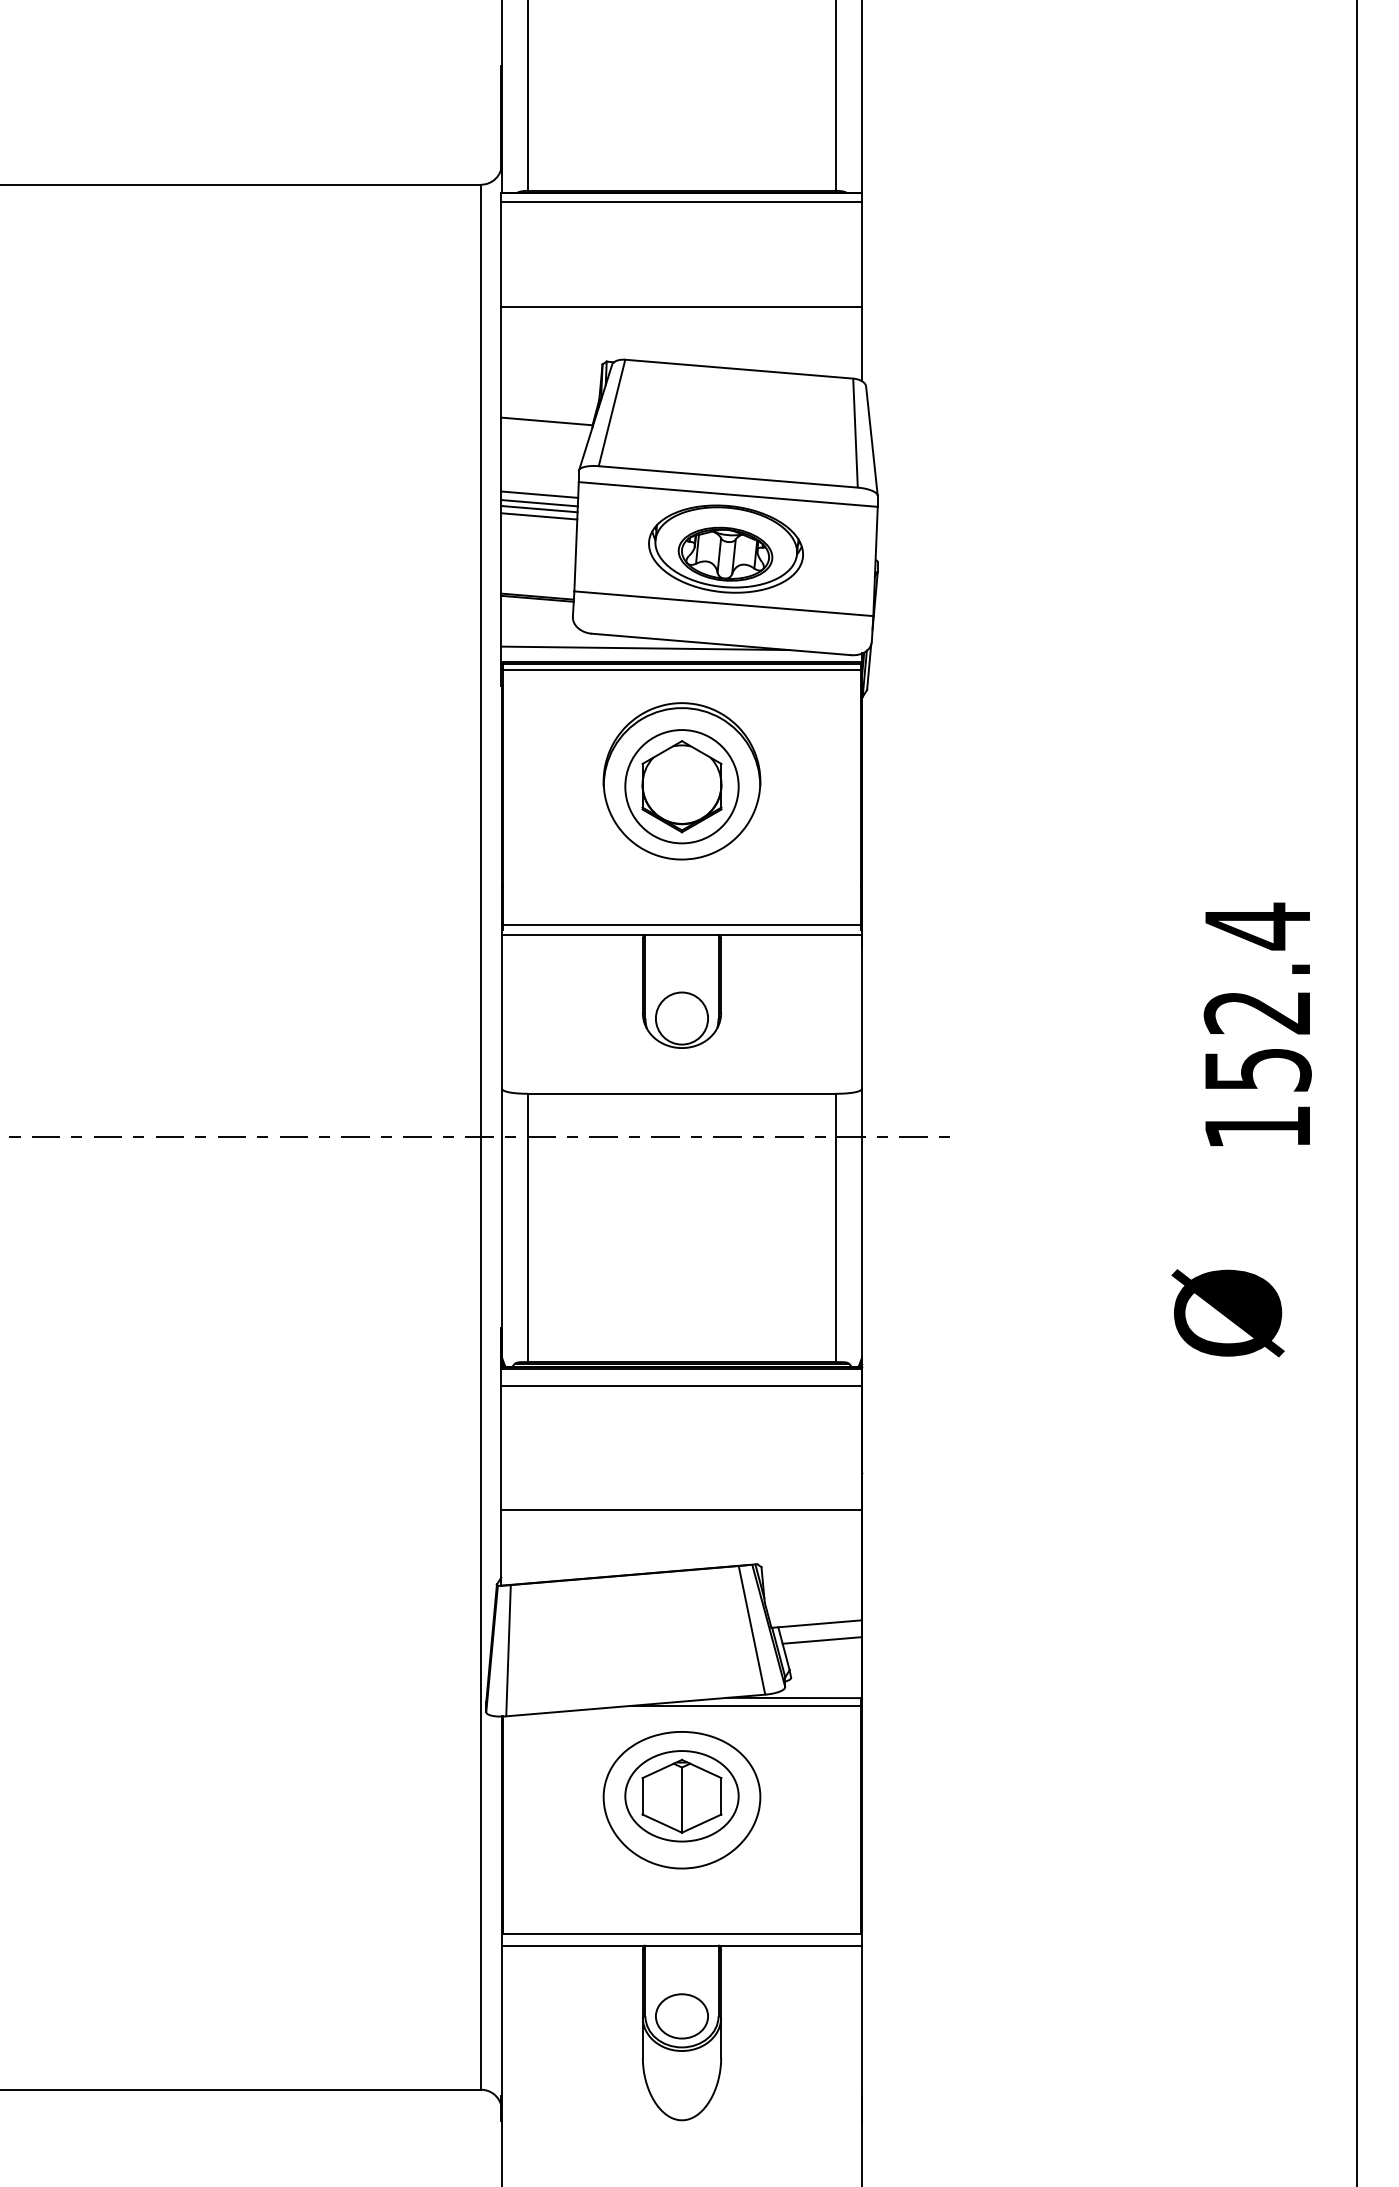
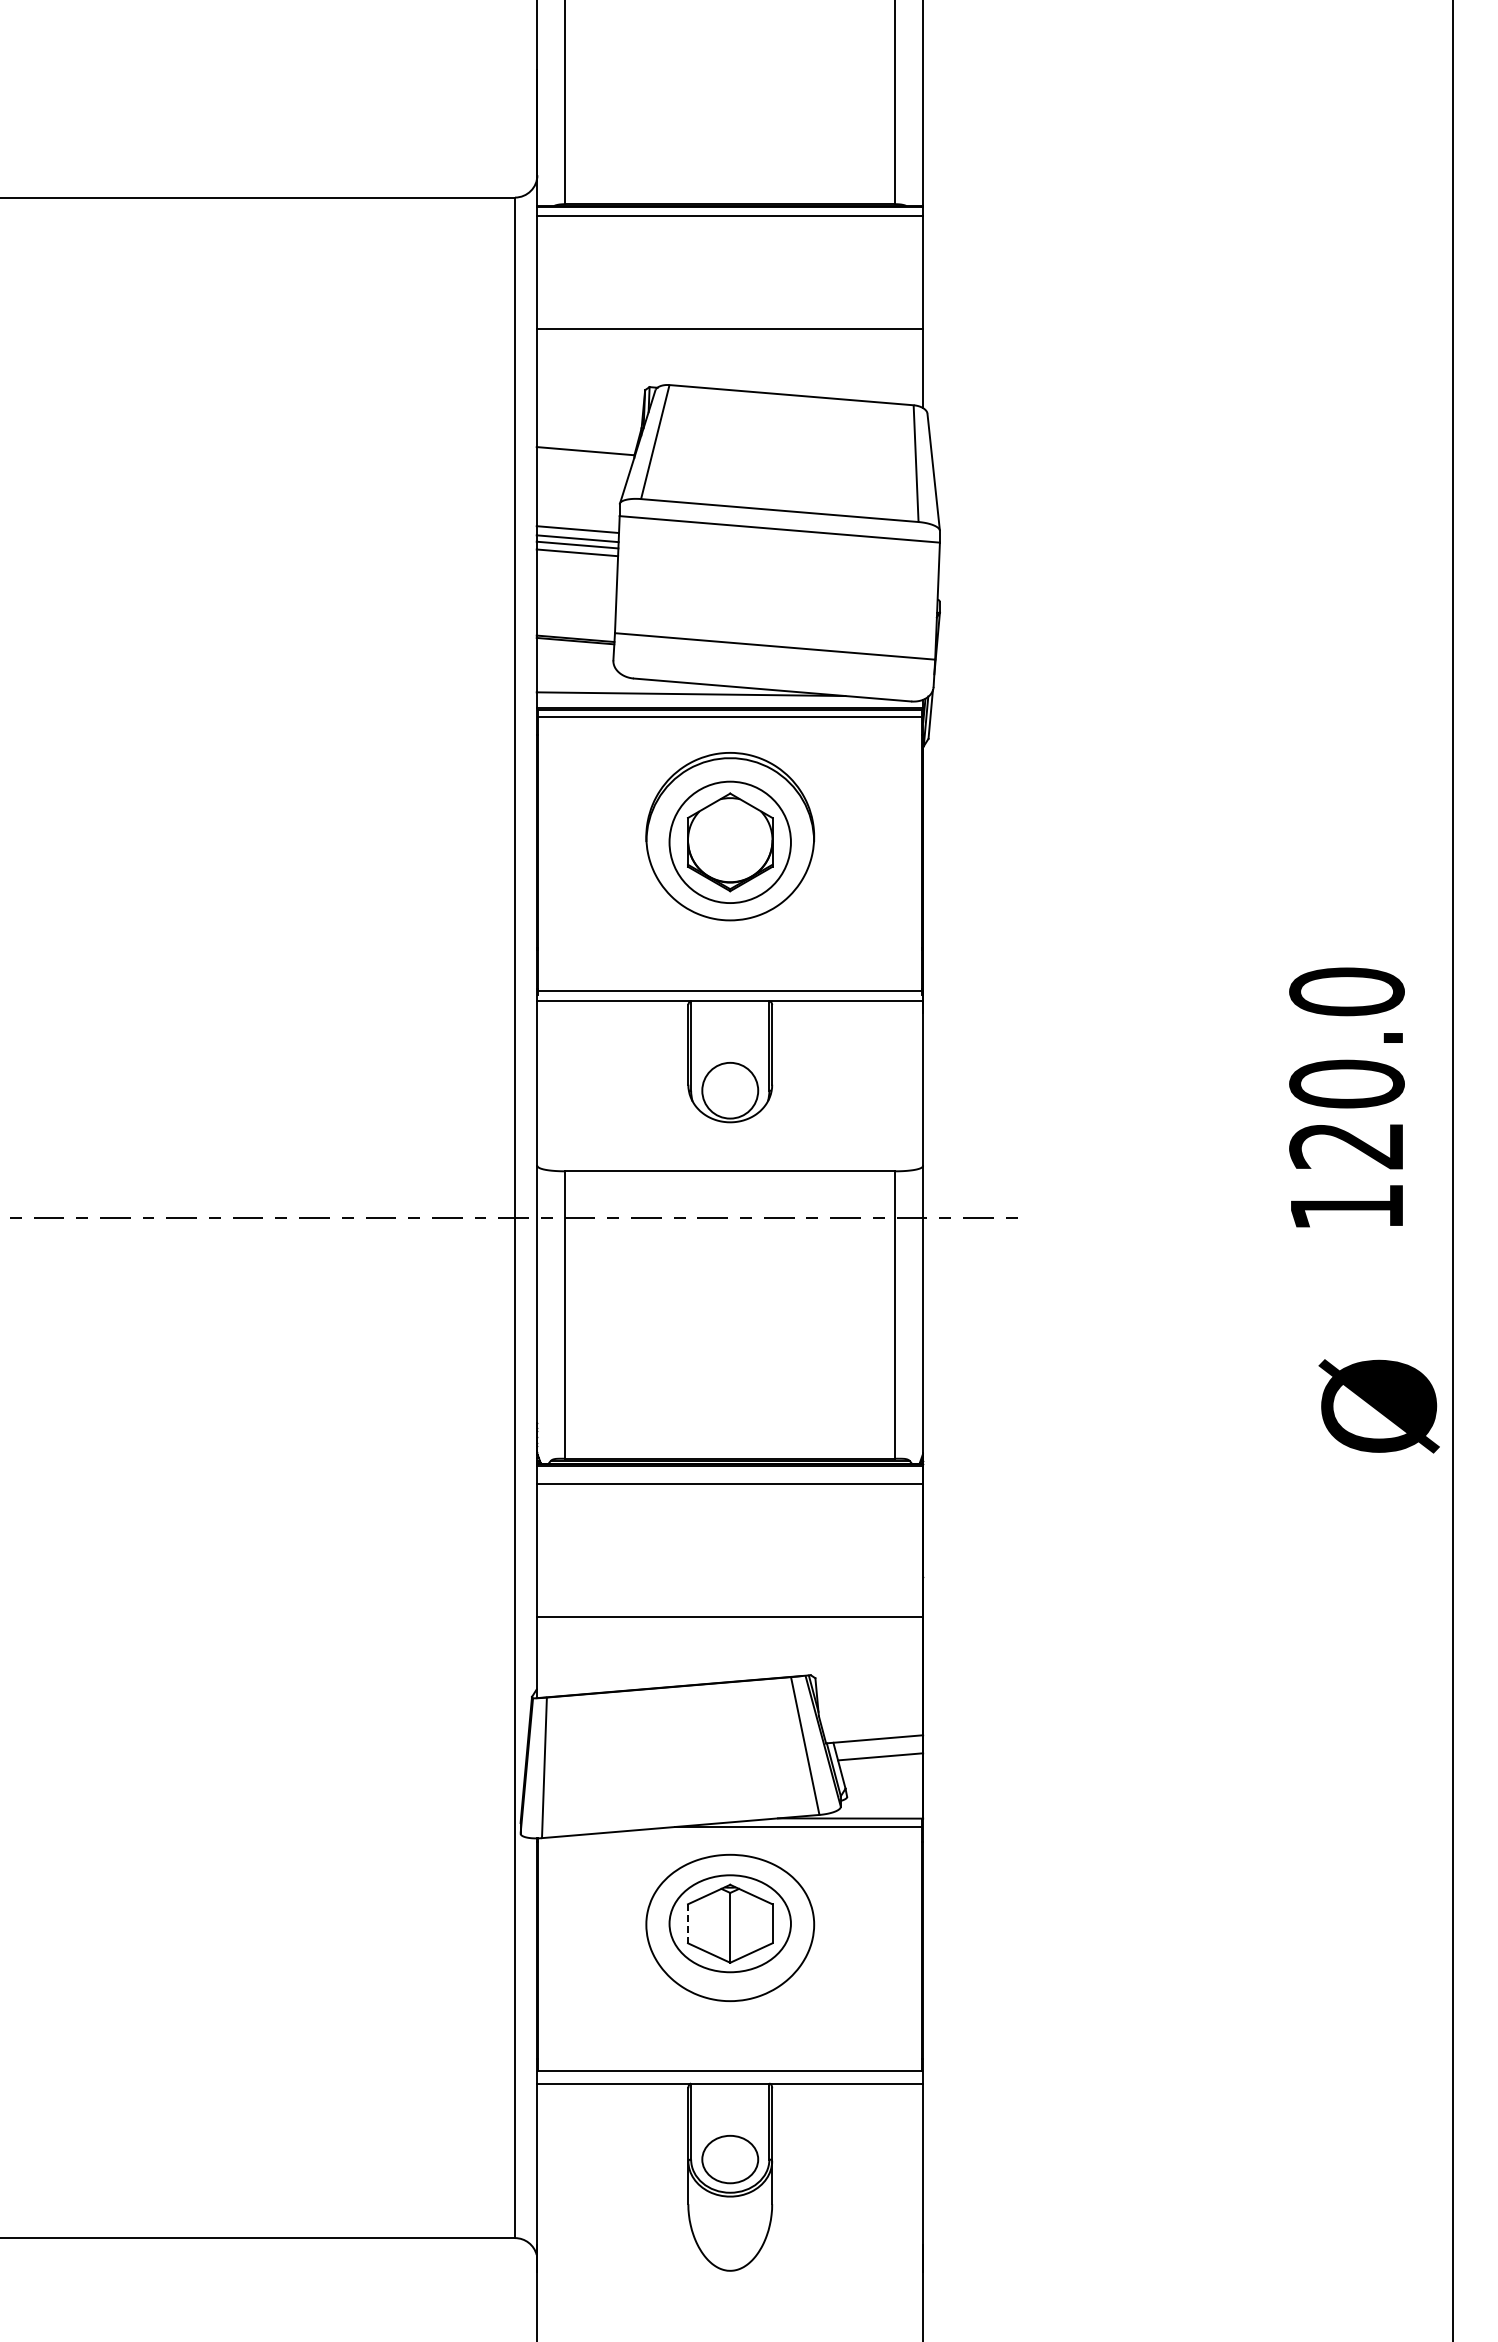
part: (726, 548) -> (777, 587), removed
text: (1257, 996) -> (1346, 1067), 152.4 -> 120.0
text: (1227, 1313) -> (1378, 1406), moved
line: (643, 1796) -> (688, 1924), solid -> dashed

